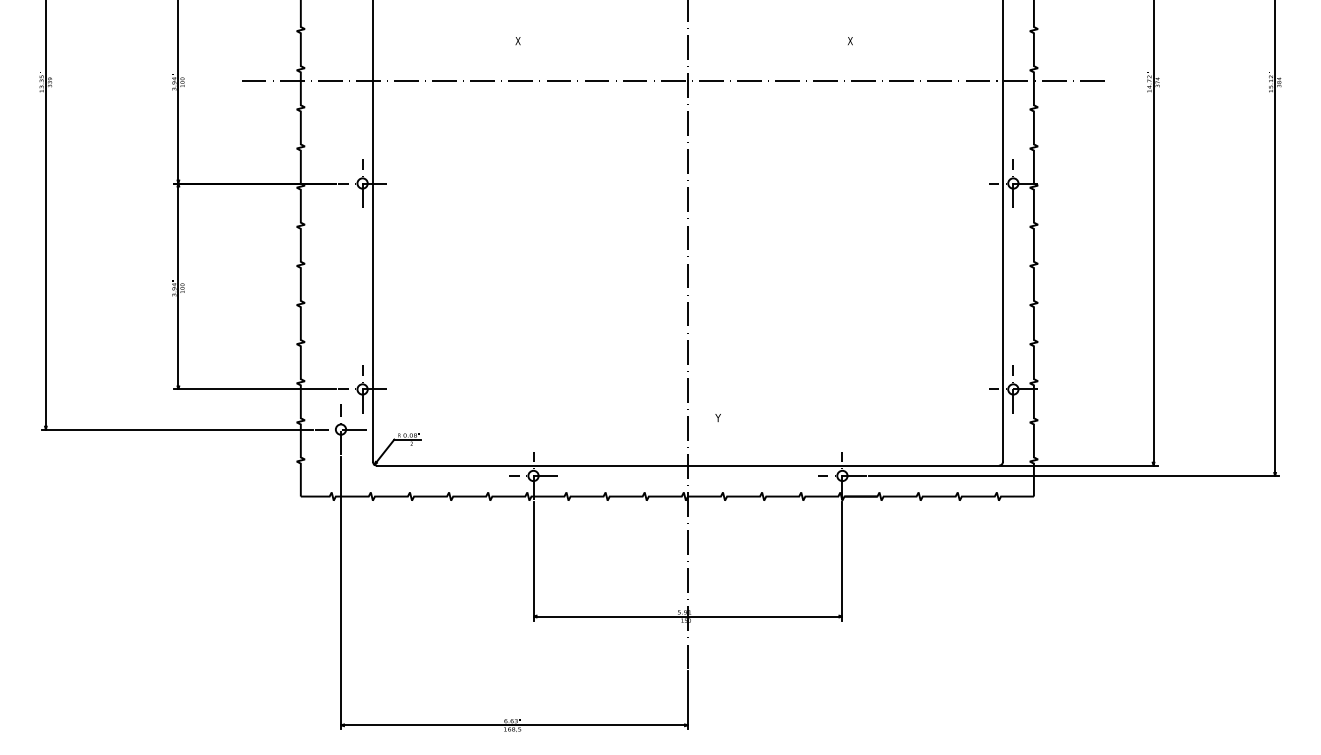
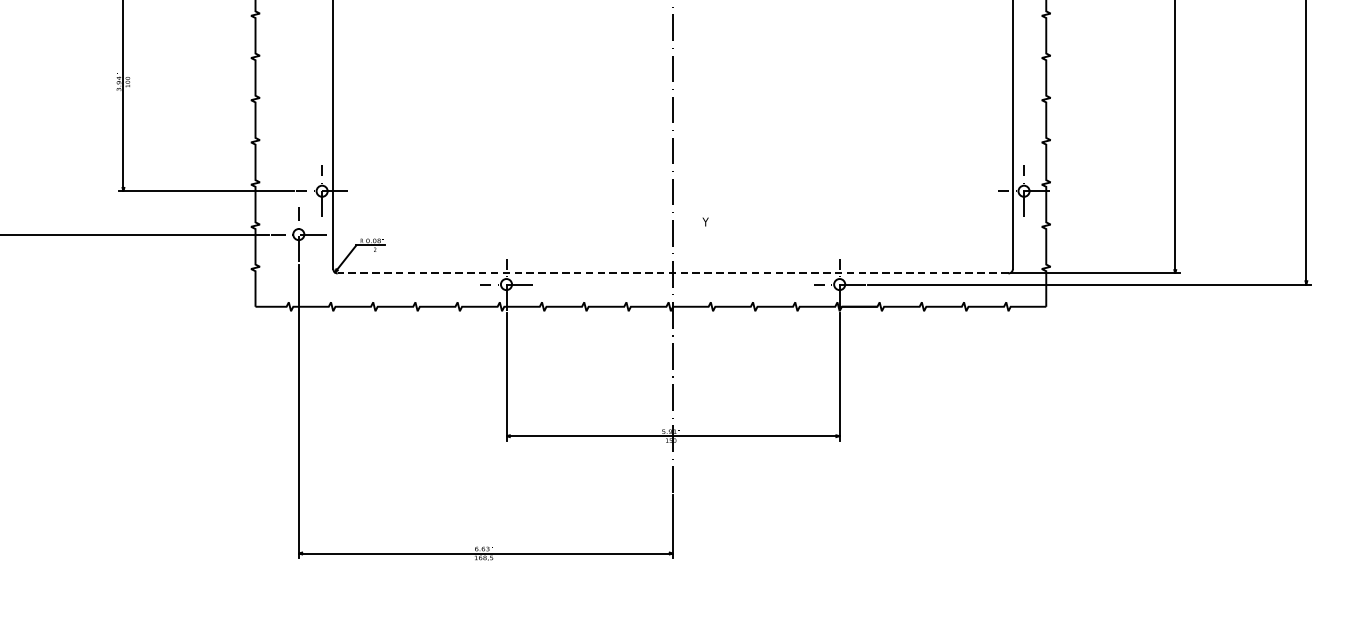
line: (687, 465) -> (672, 273), solid -> dashed

